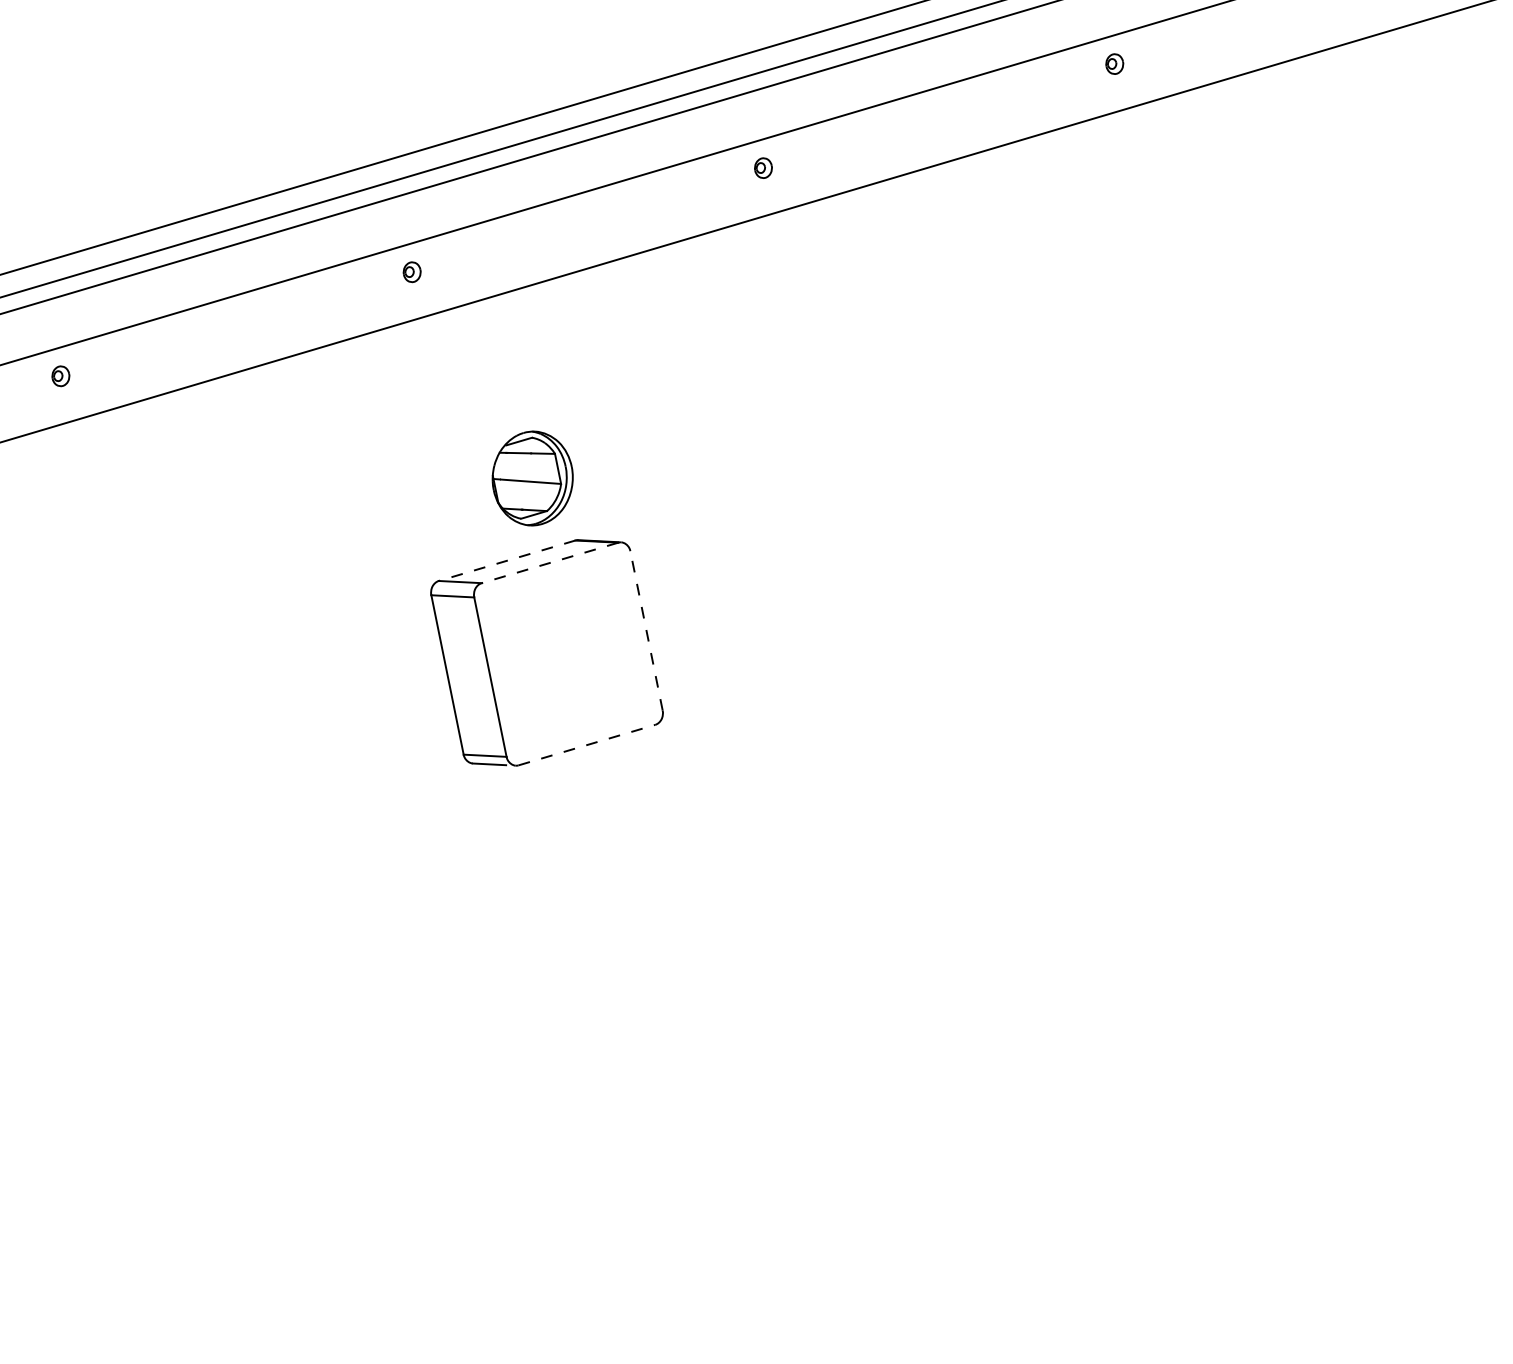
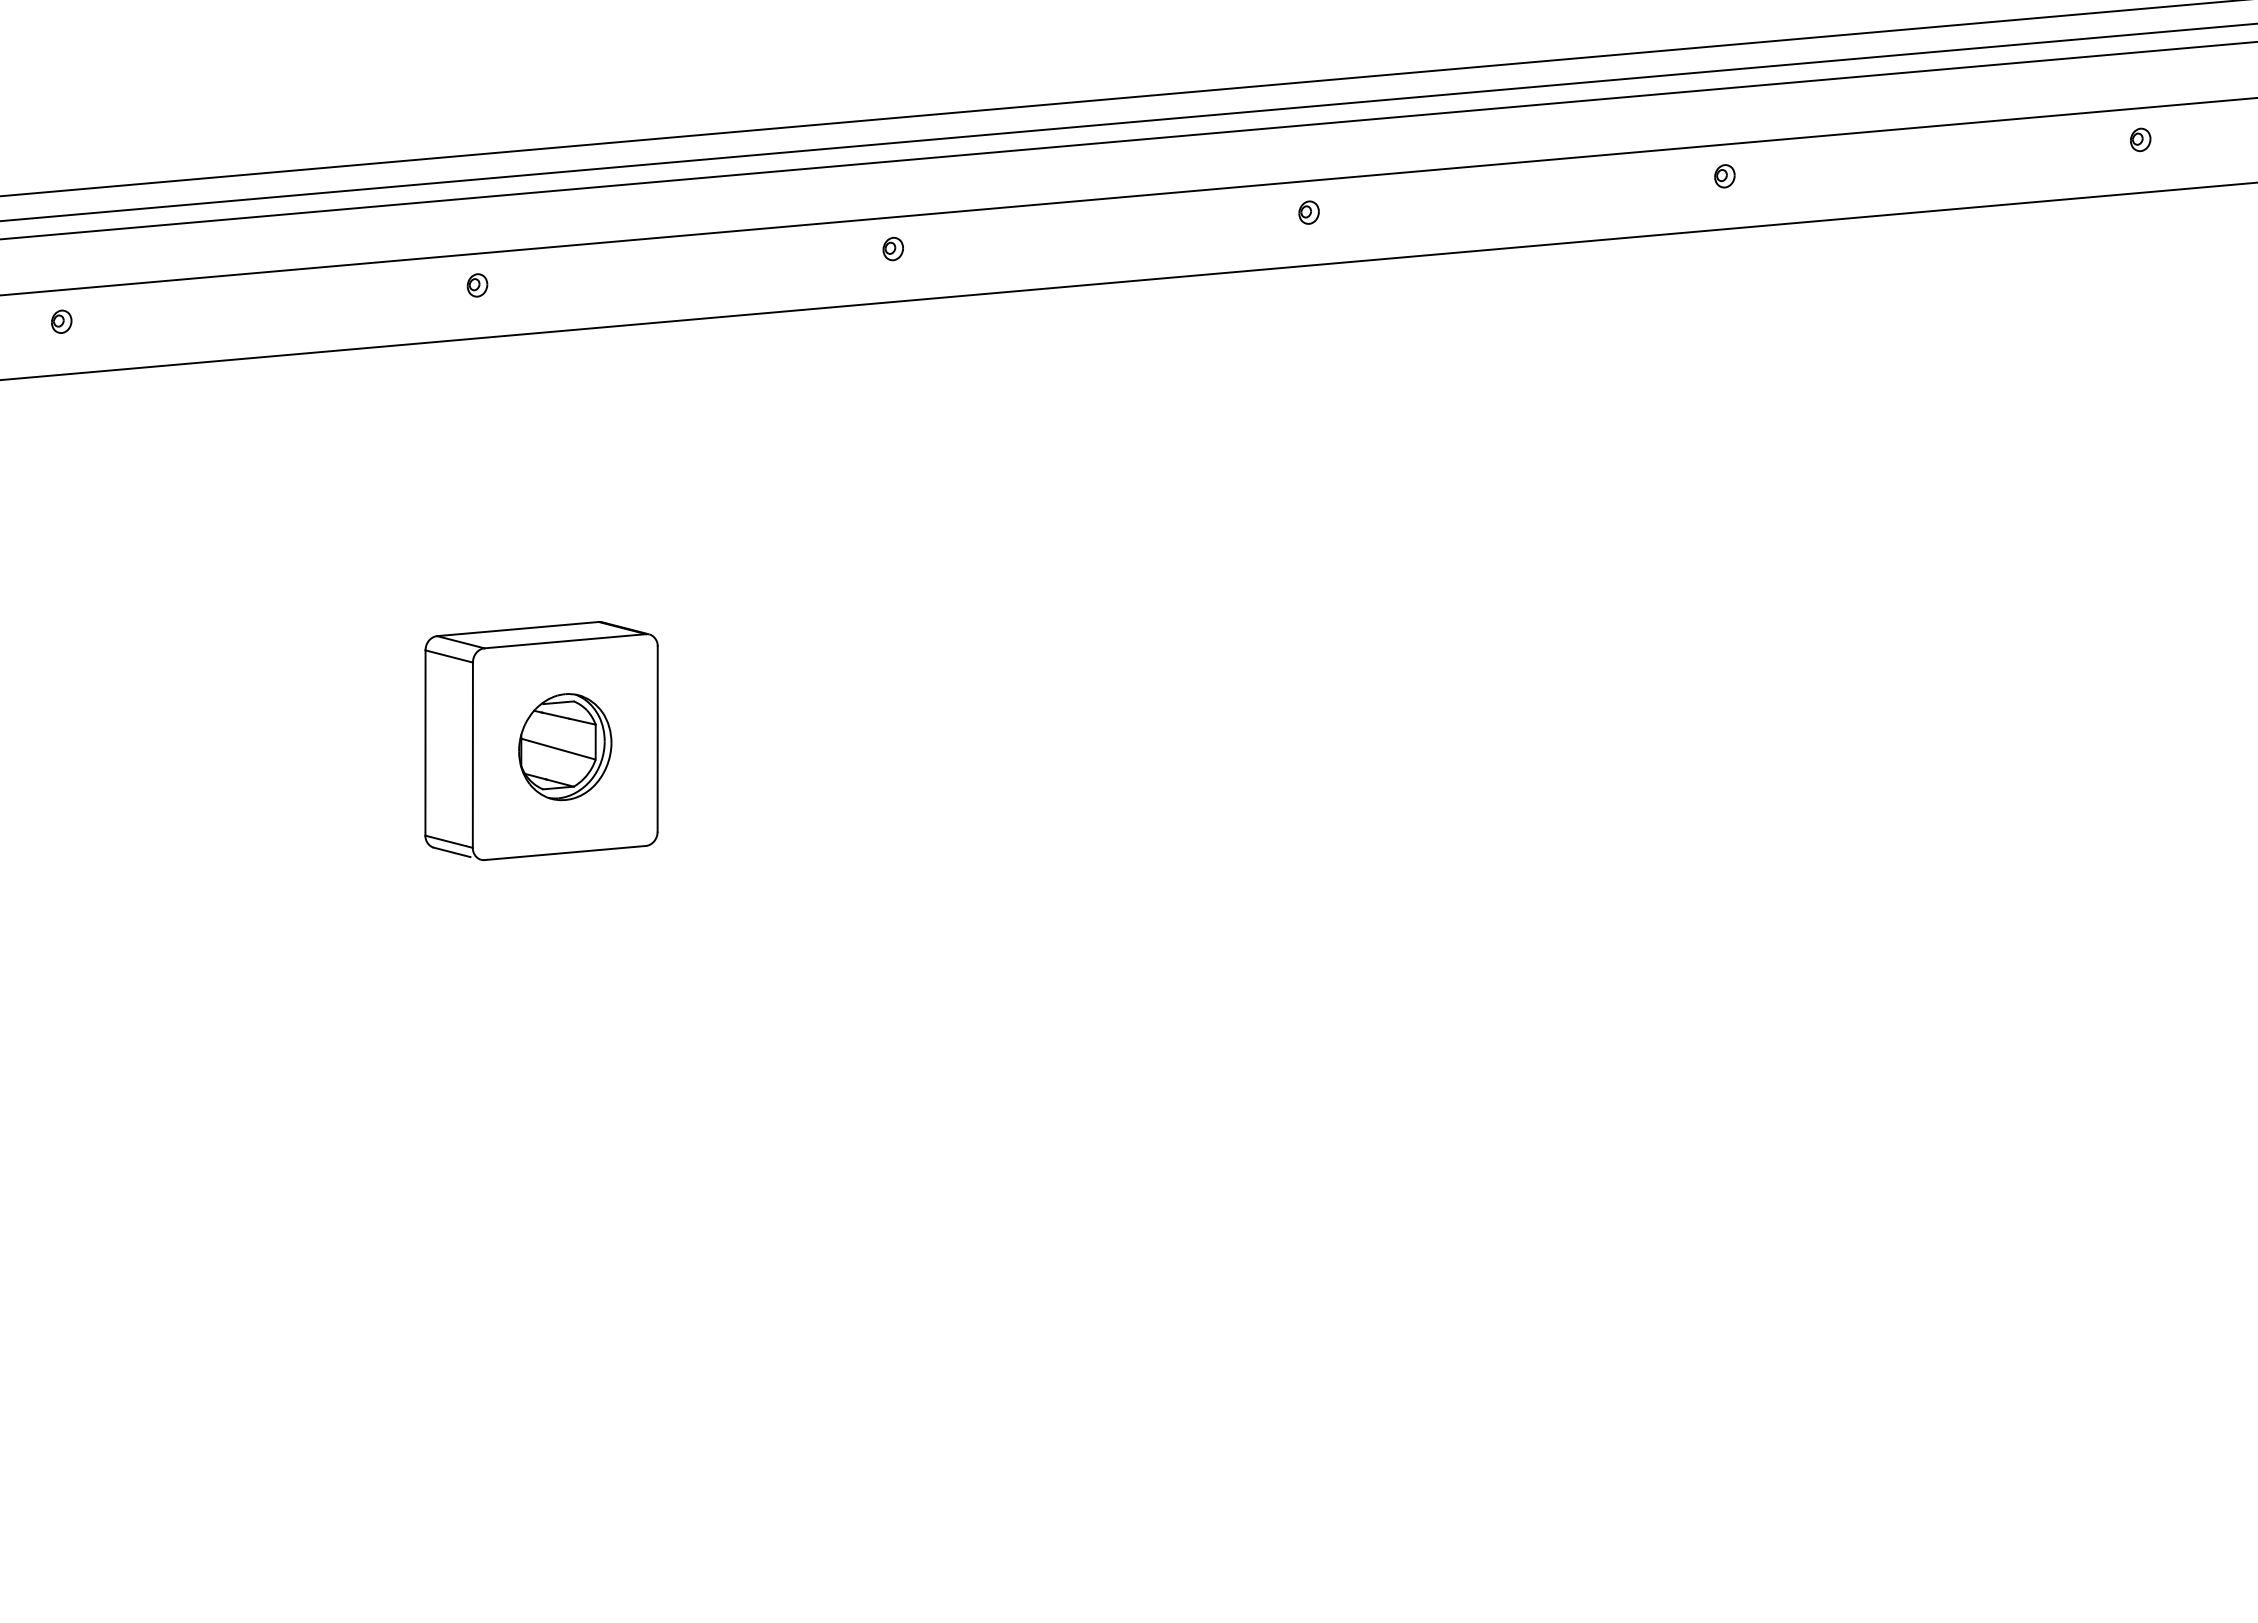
part: (533, 478) -> (565, 747), moved
line: (506, 561) -> (517, 629), dashed -> solid
line: (549, 563) -> (564, 641), dashed -> solid
line: (646, 631) -> (657, 739), dashed -> solid
line: (587, 744) -> (565, 852), dashed -> solid

